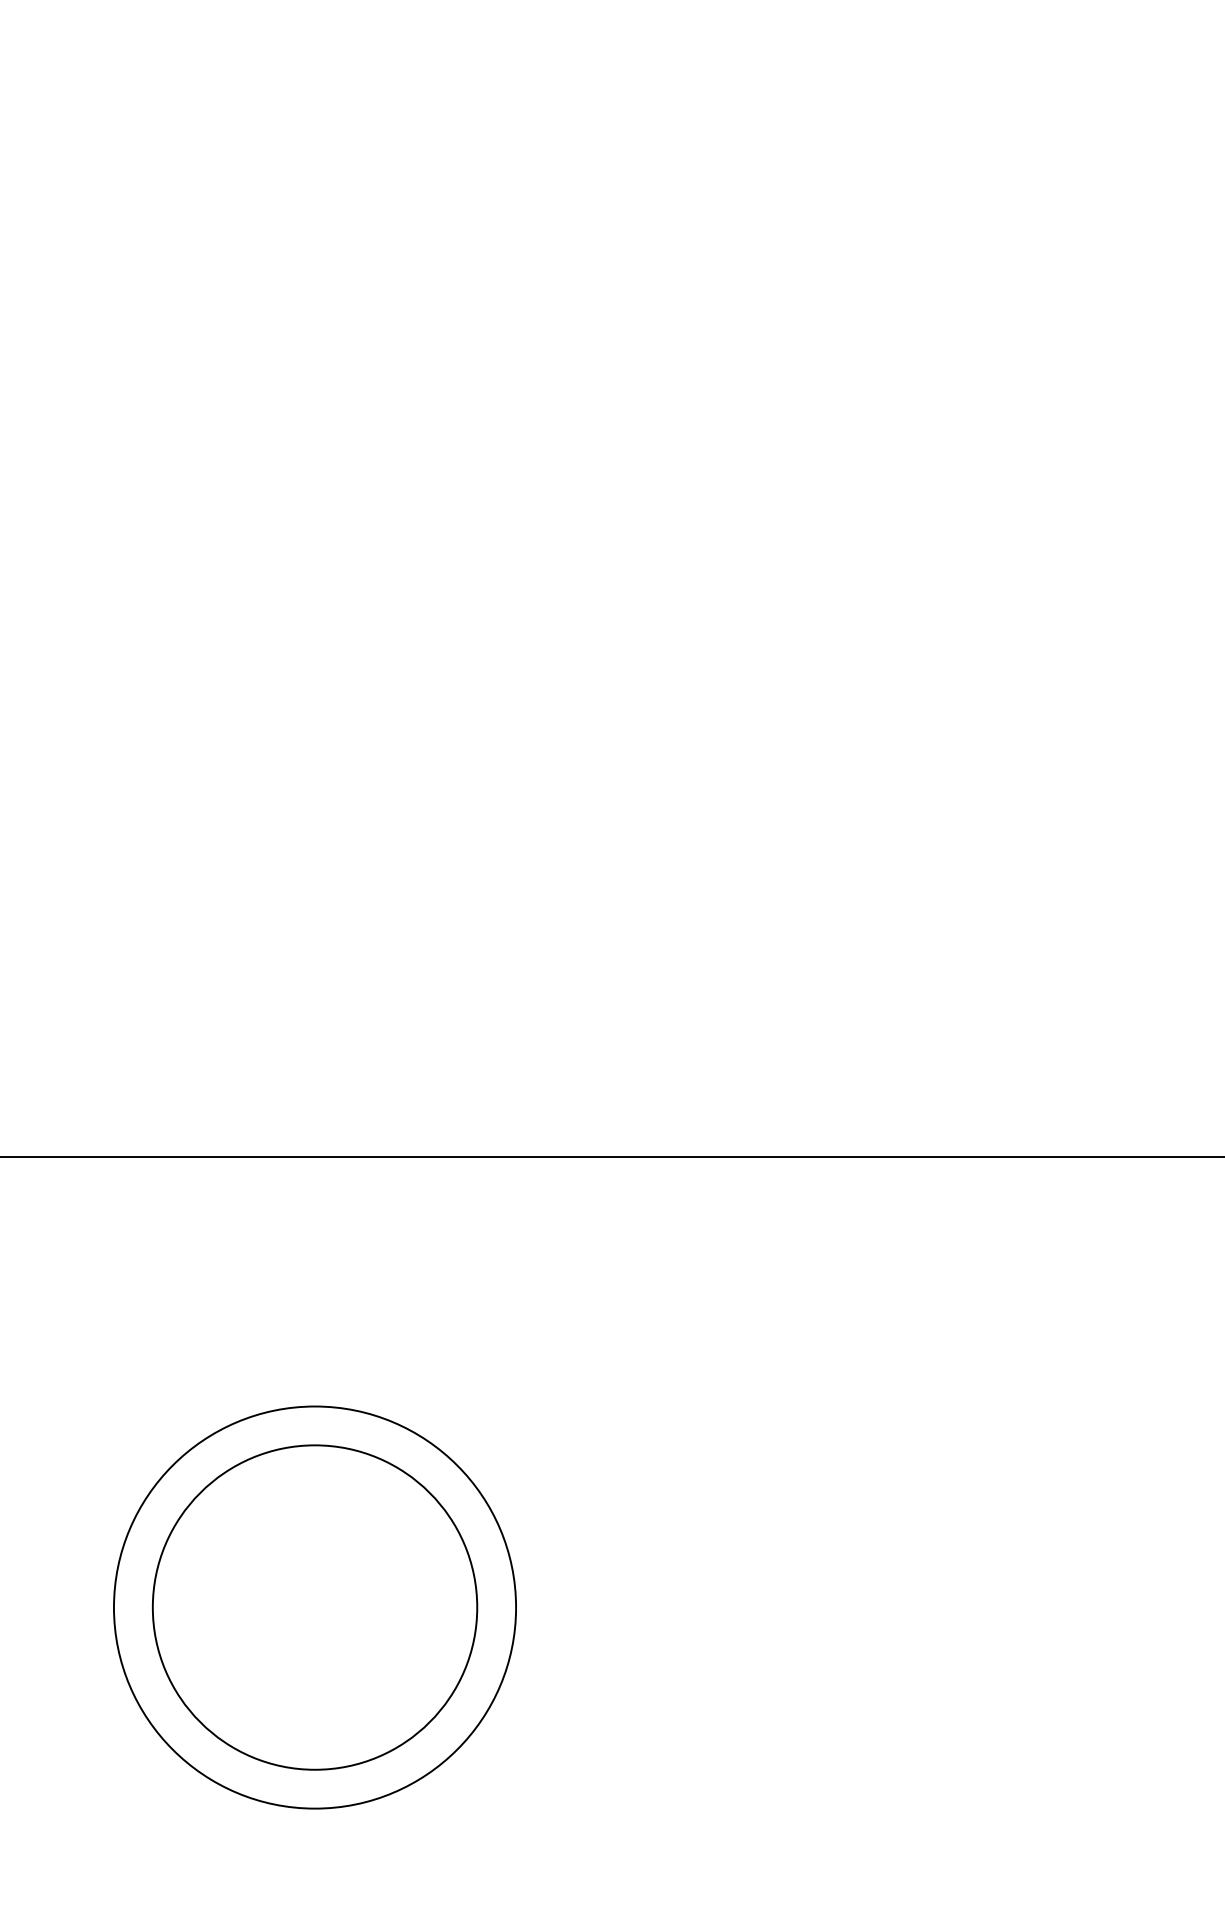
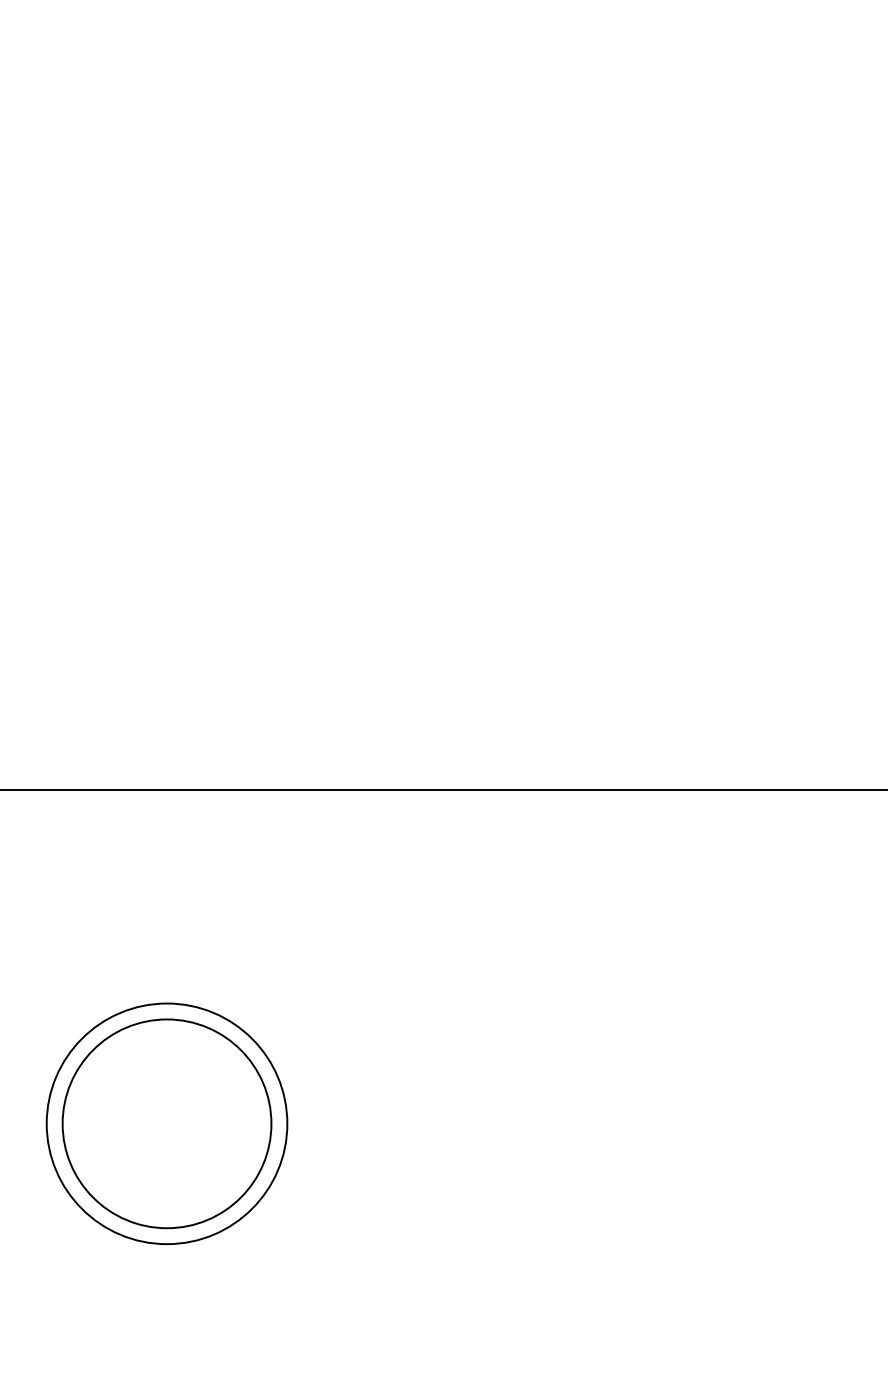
circle: (314, 1607) -> (166, 1123), size x0.7

